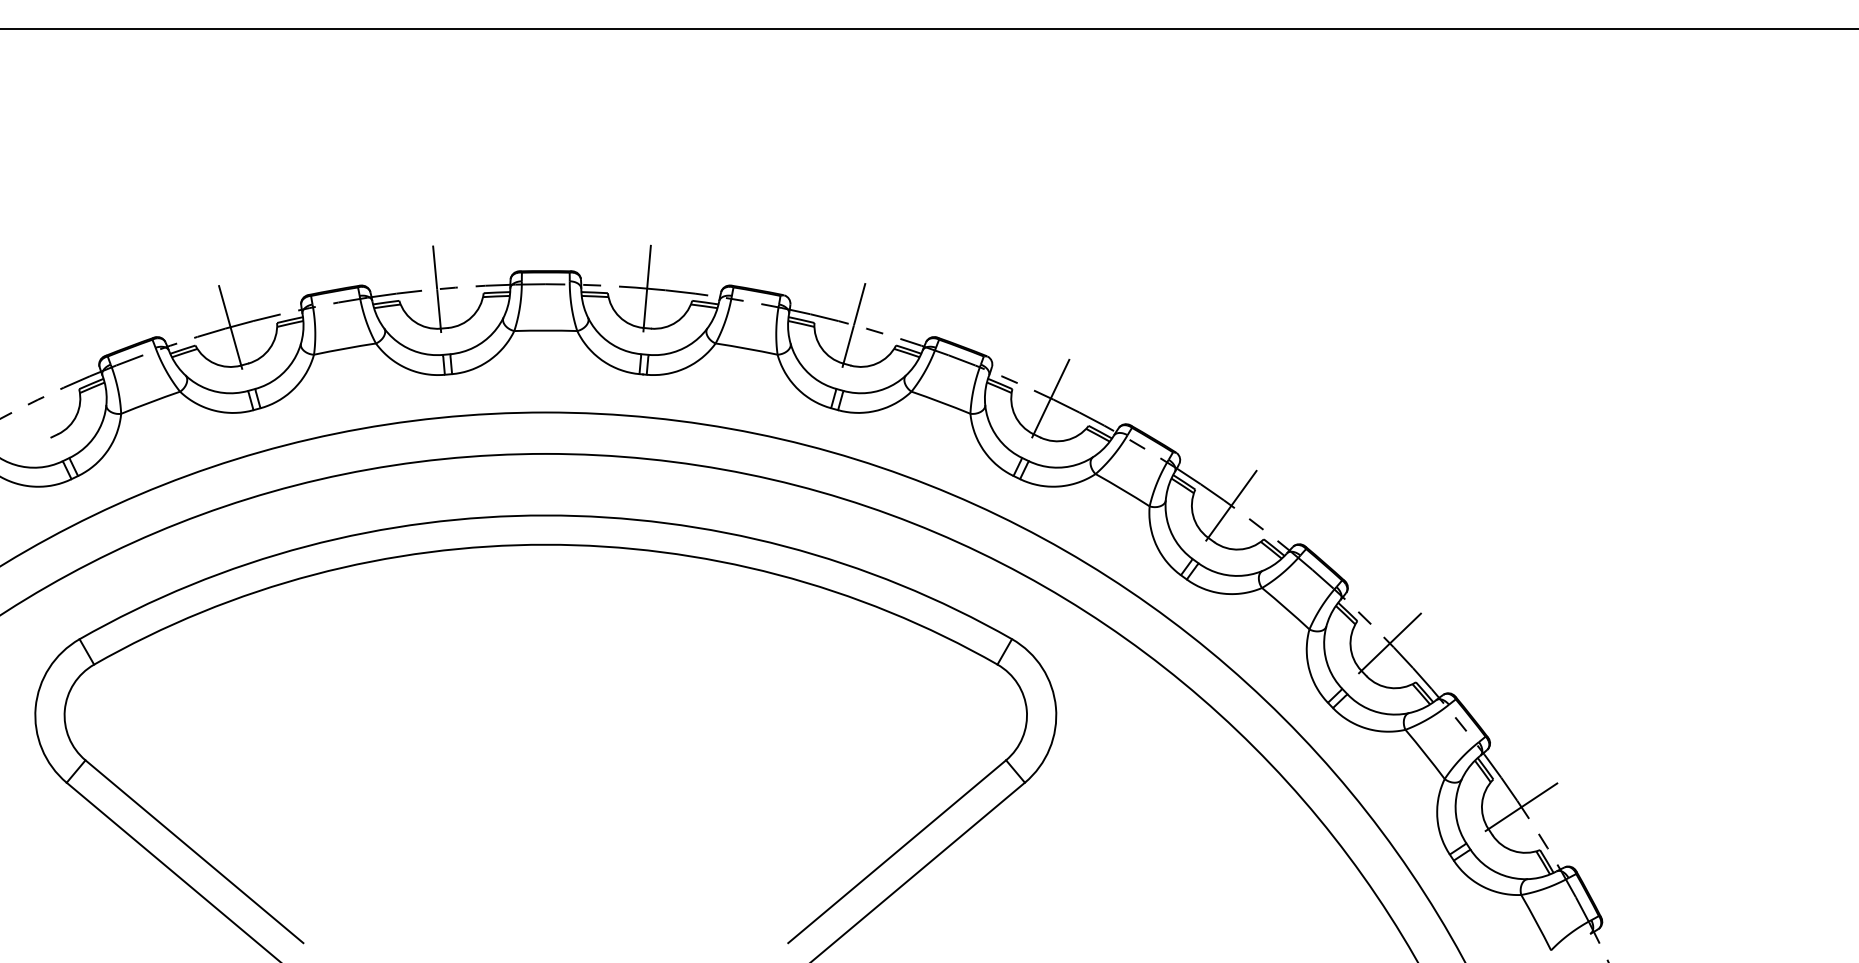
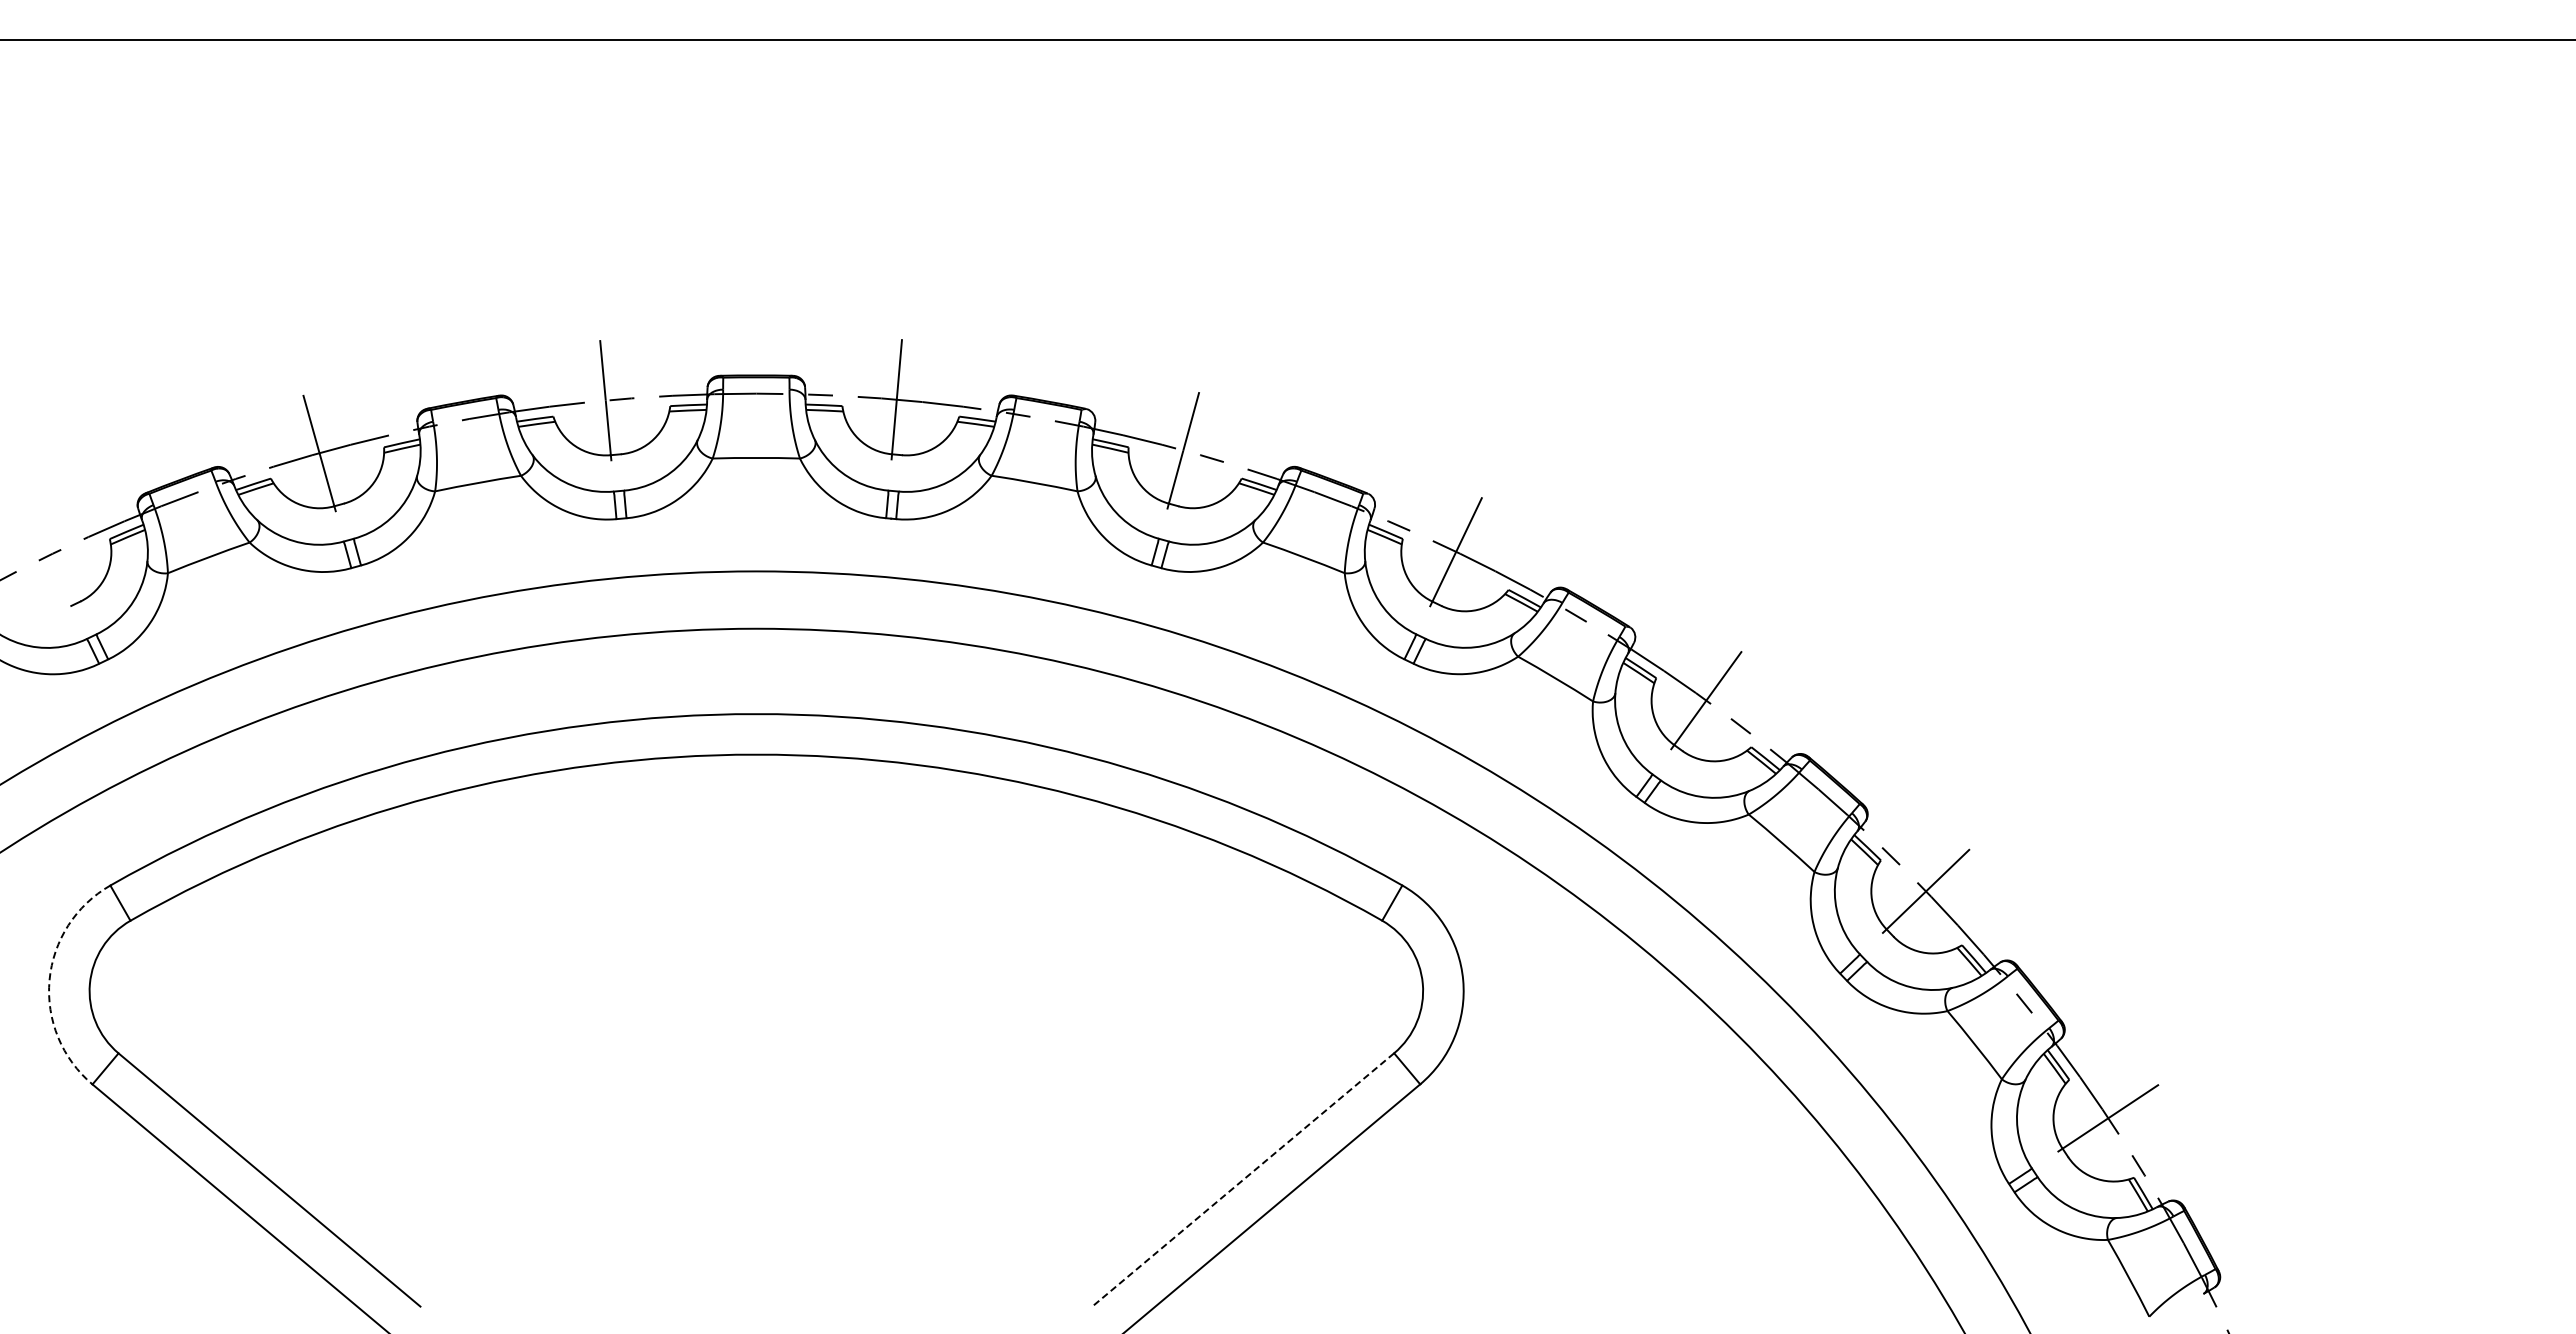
arc: (35, 707) -> (49, 980), solid -> dashed
line: (896, 852) -> (1242, 1180), solid -> dashed

